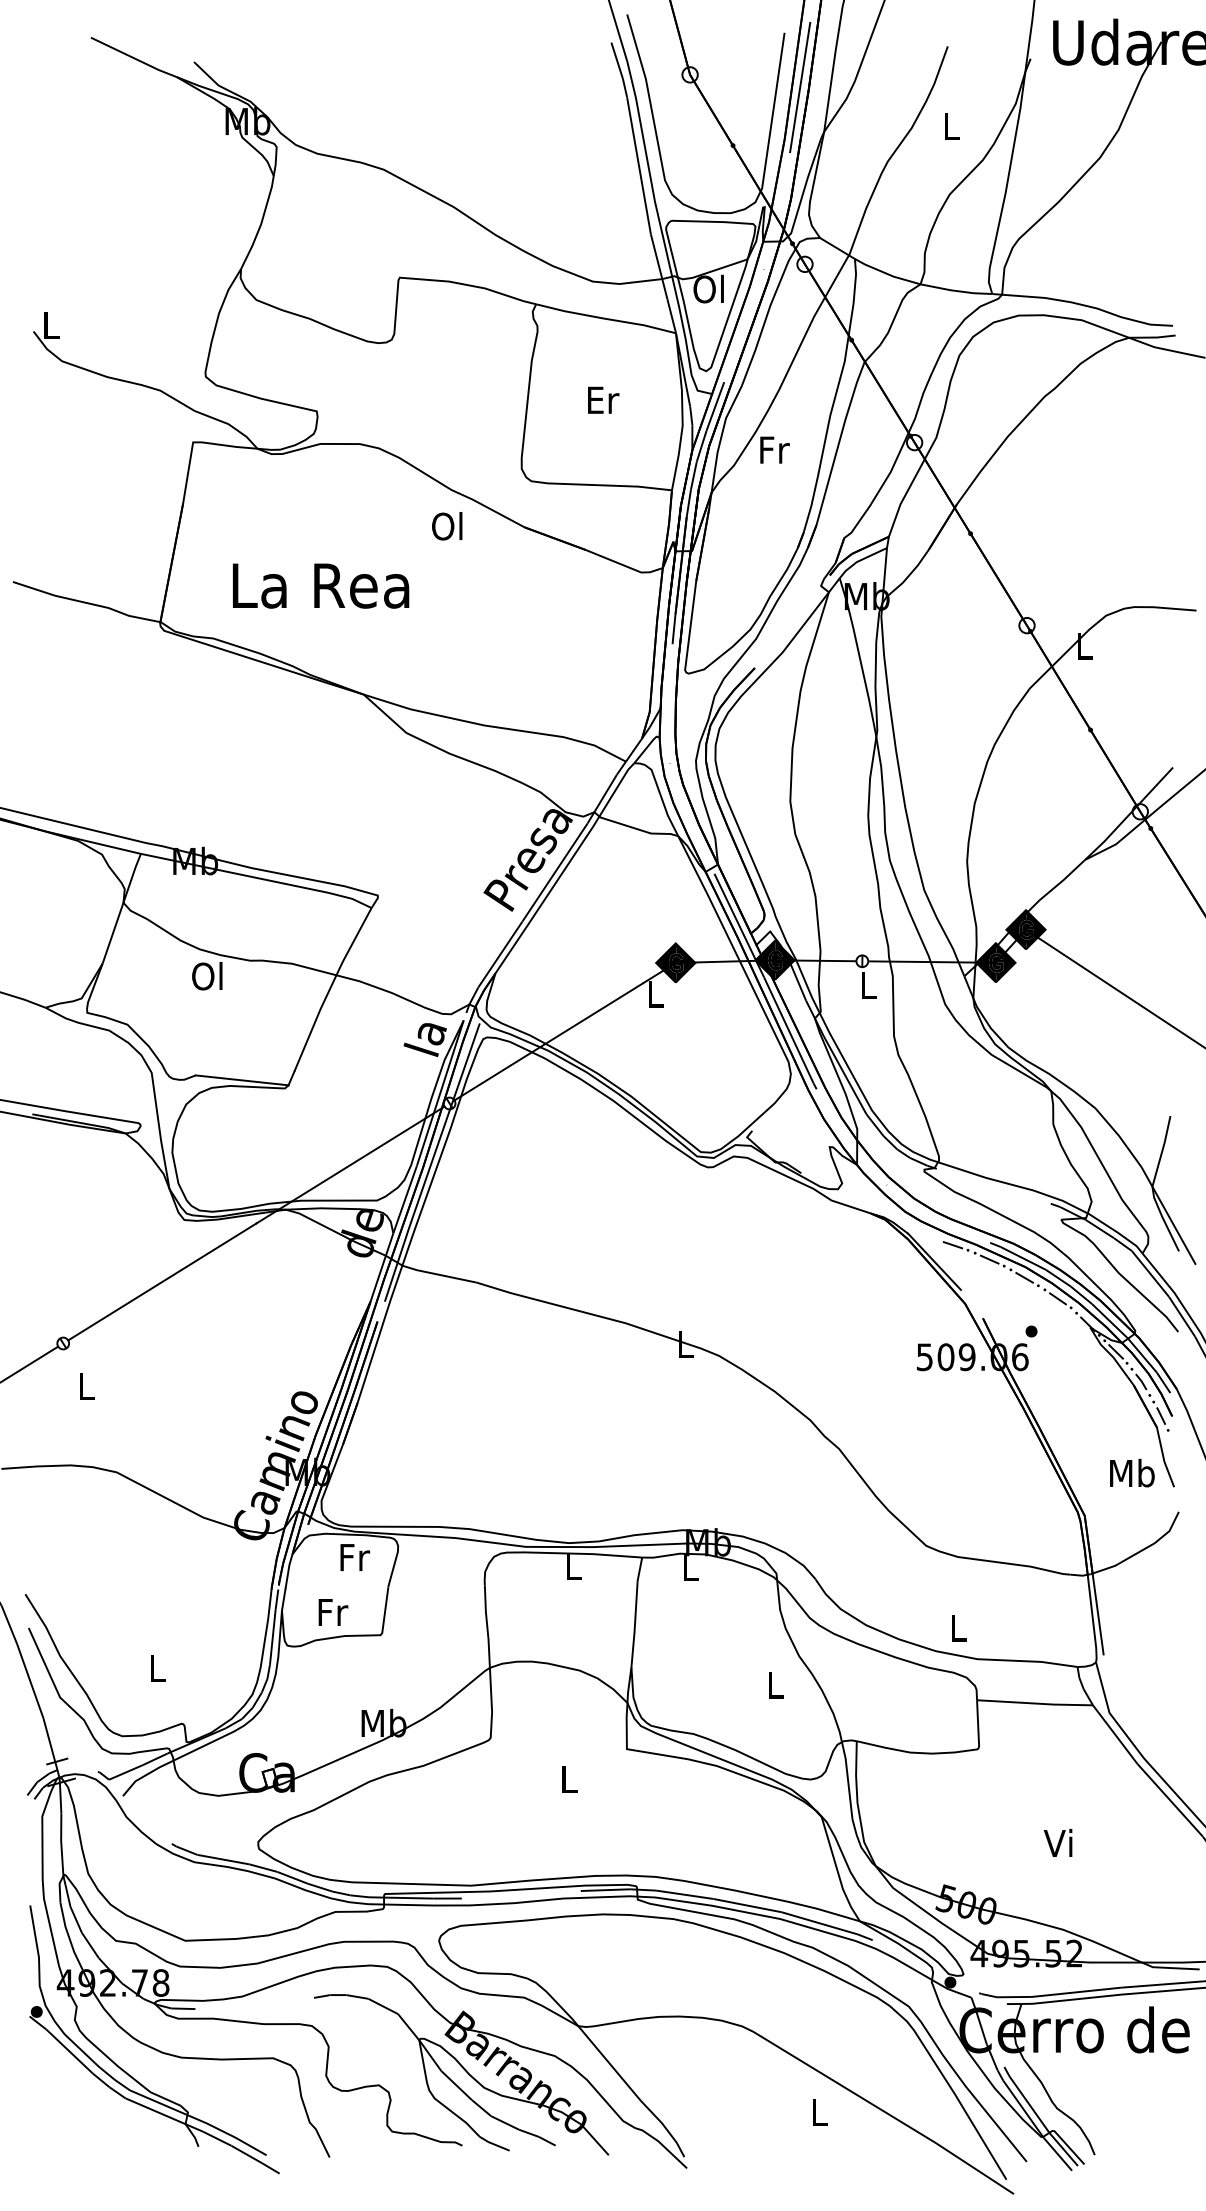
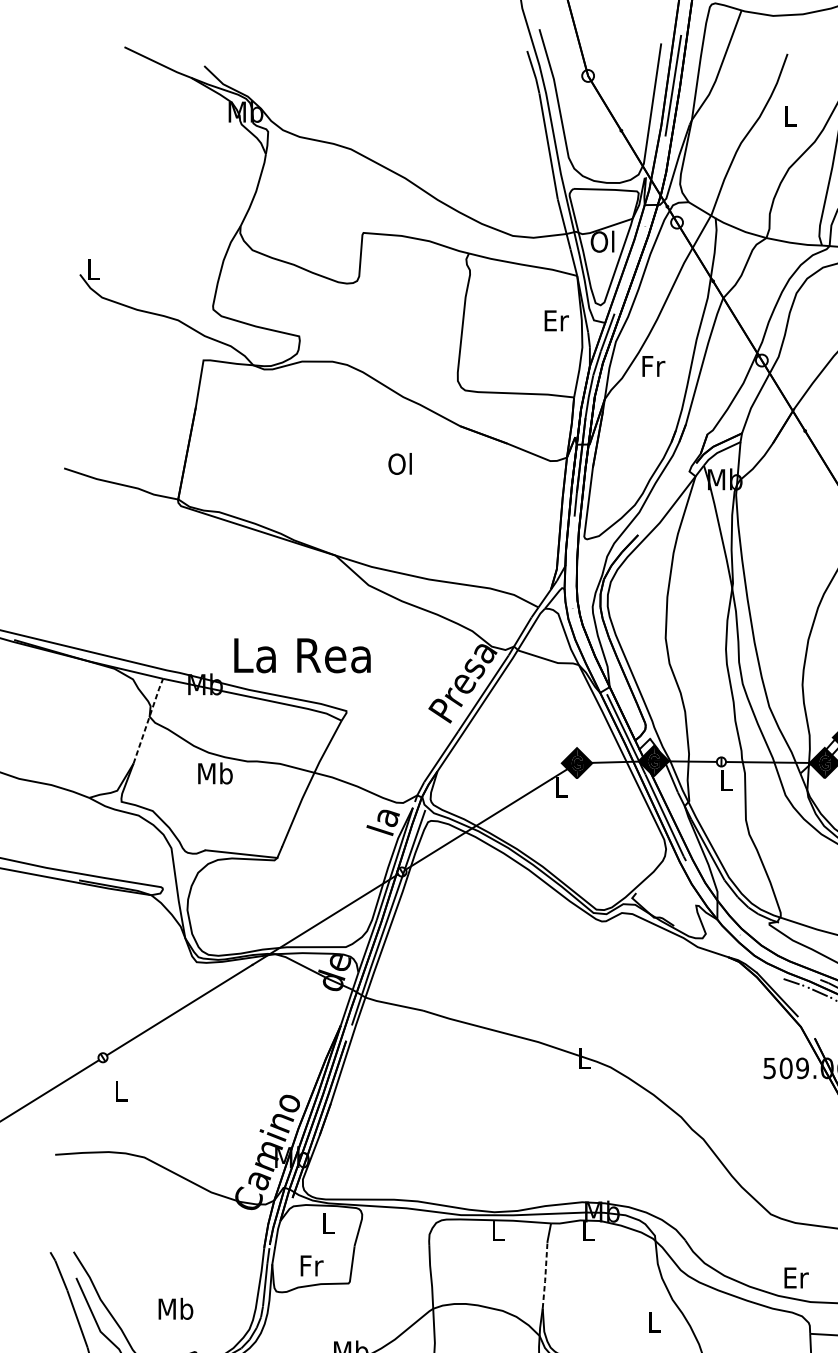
text: (603, 399) -> (556, 320), moved
text: (447, 526) -> (400, 464), moved
text: (321, 585) -> (302, 655), moved
line: (121, 907) -> (148, 720), solid -> dashed
text: (208, 975) -> (215, 772), Ol -> Mb
text: (355, 1557) -> (329, 1223), Fr -> L
line: (634, 1625) -> (545, 1275), solid -> dashed
text: (959, 1627) -> (796, 1277), L -> Er
text: (157, 1667) -> (175, 1308), L -> Mb

